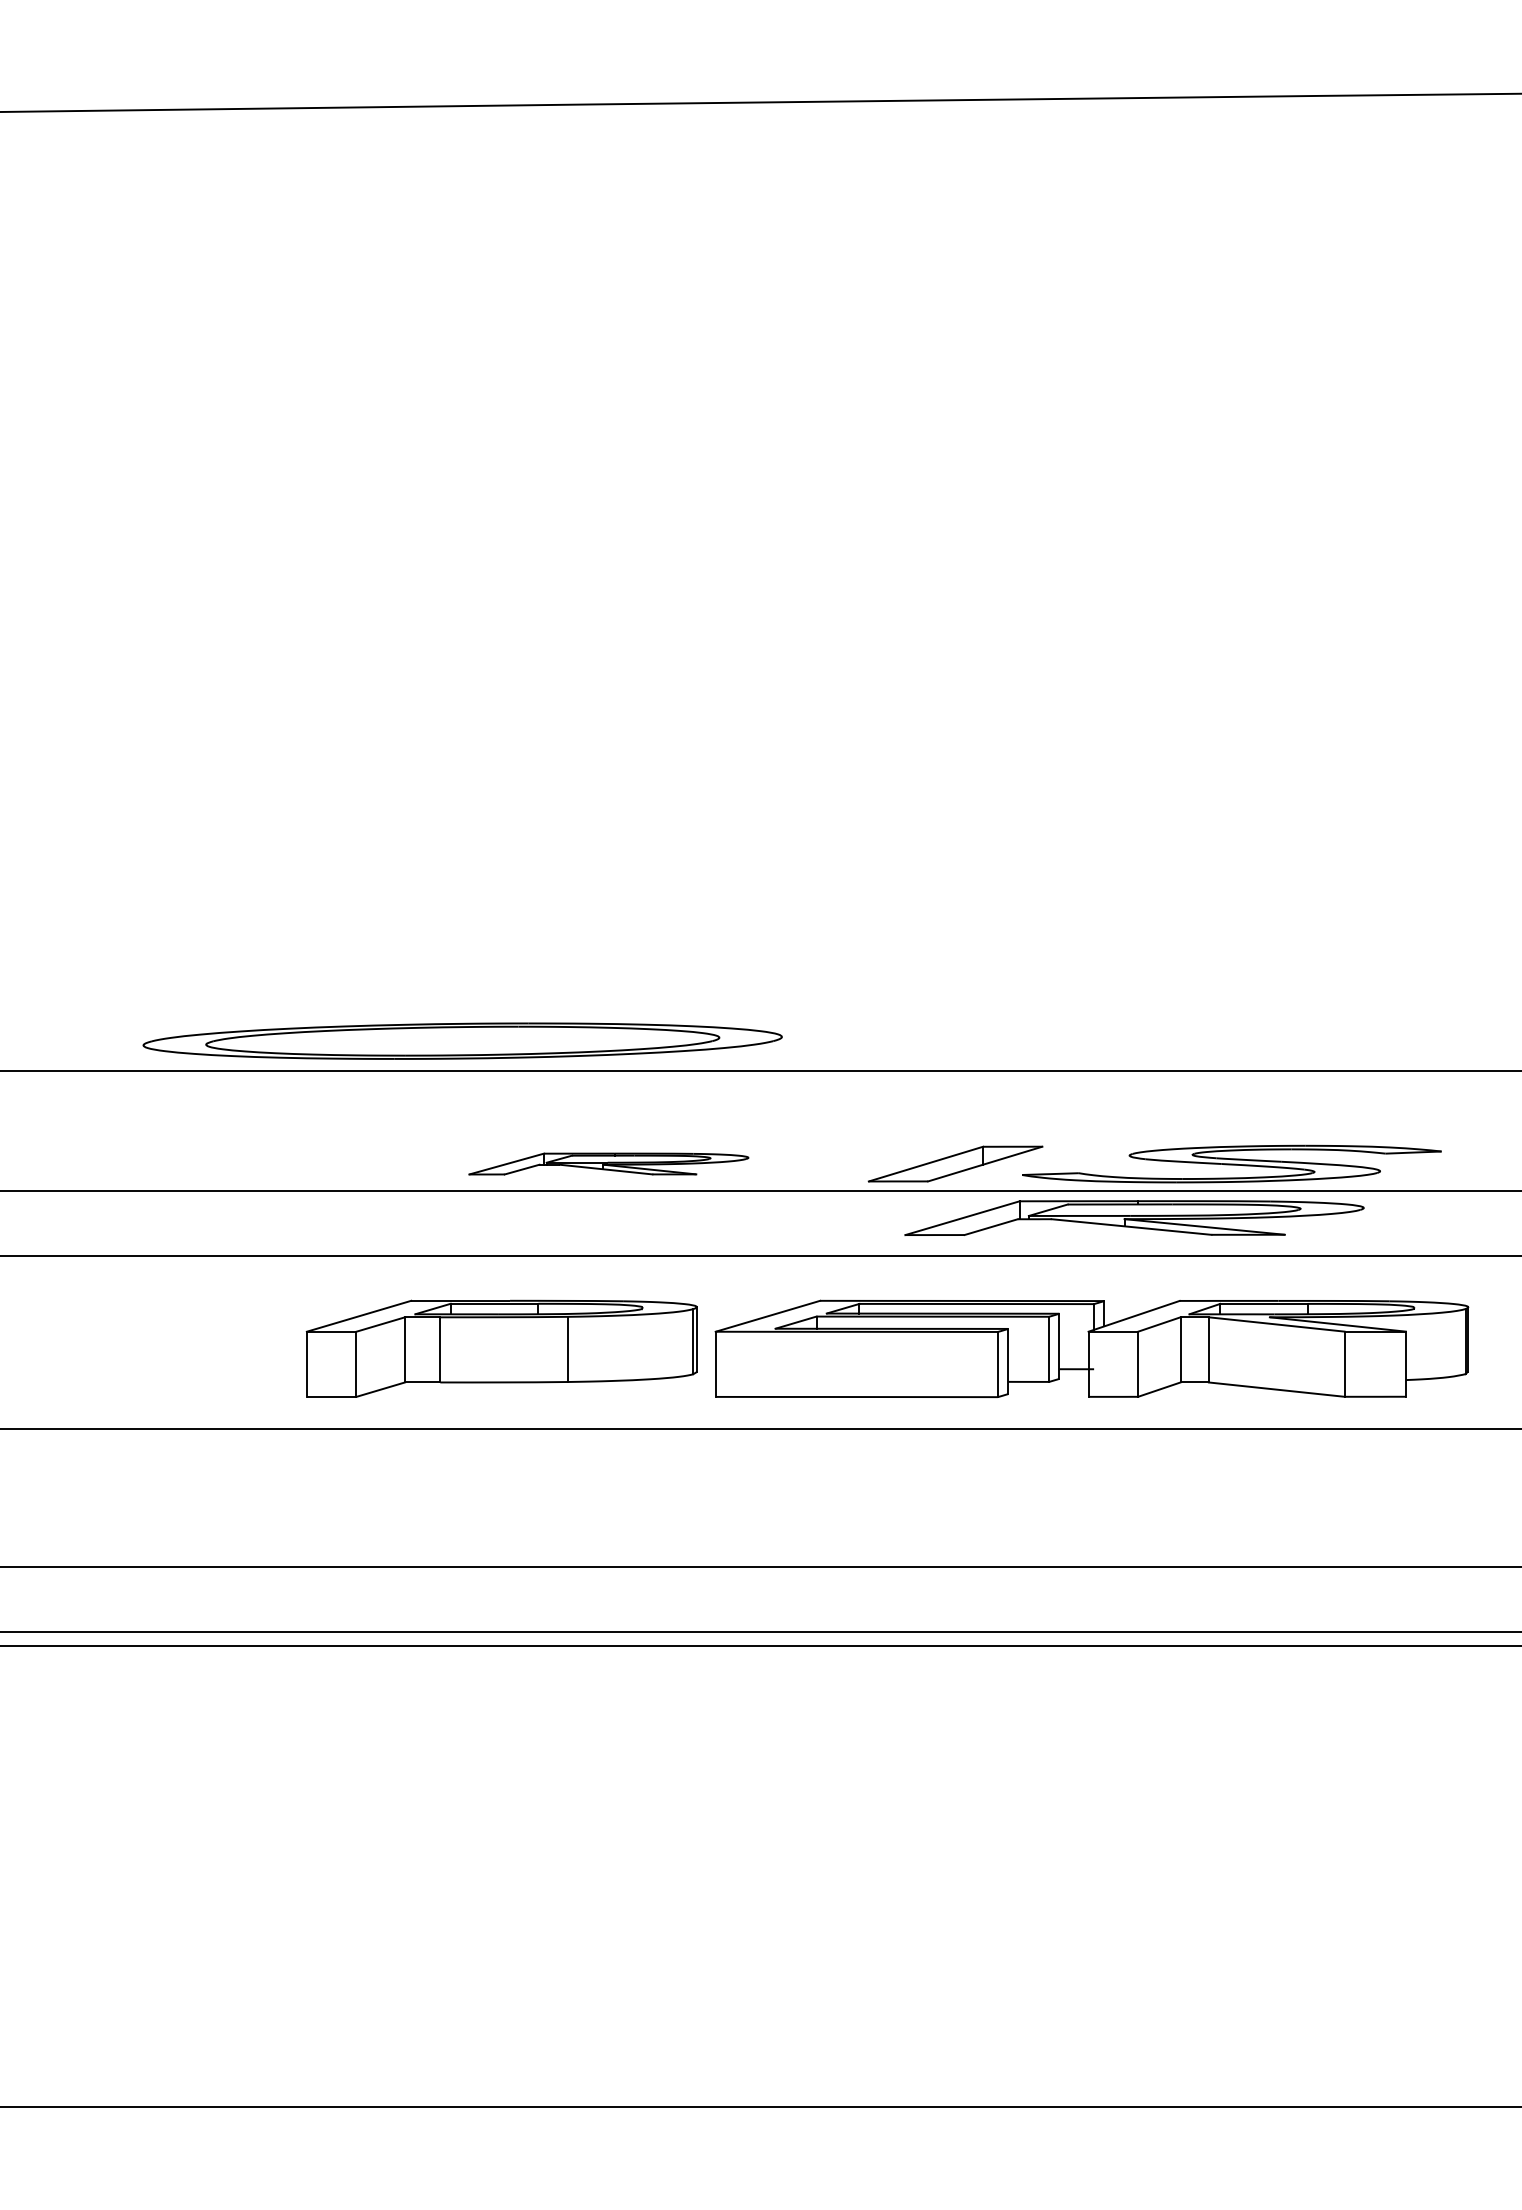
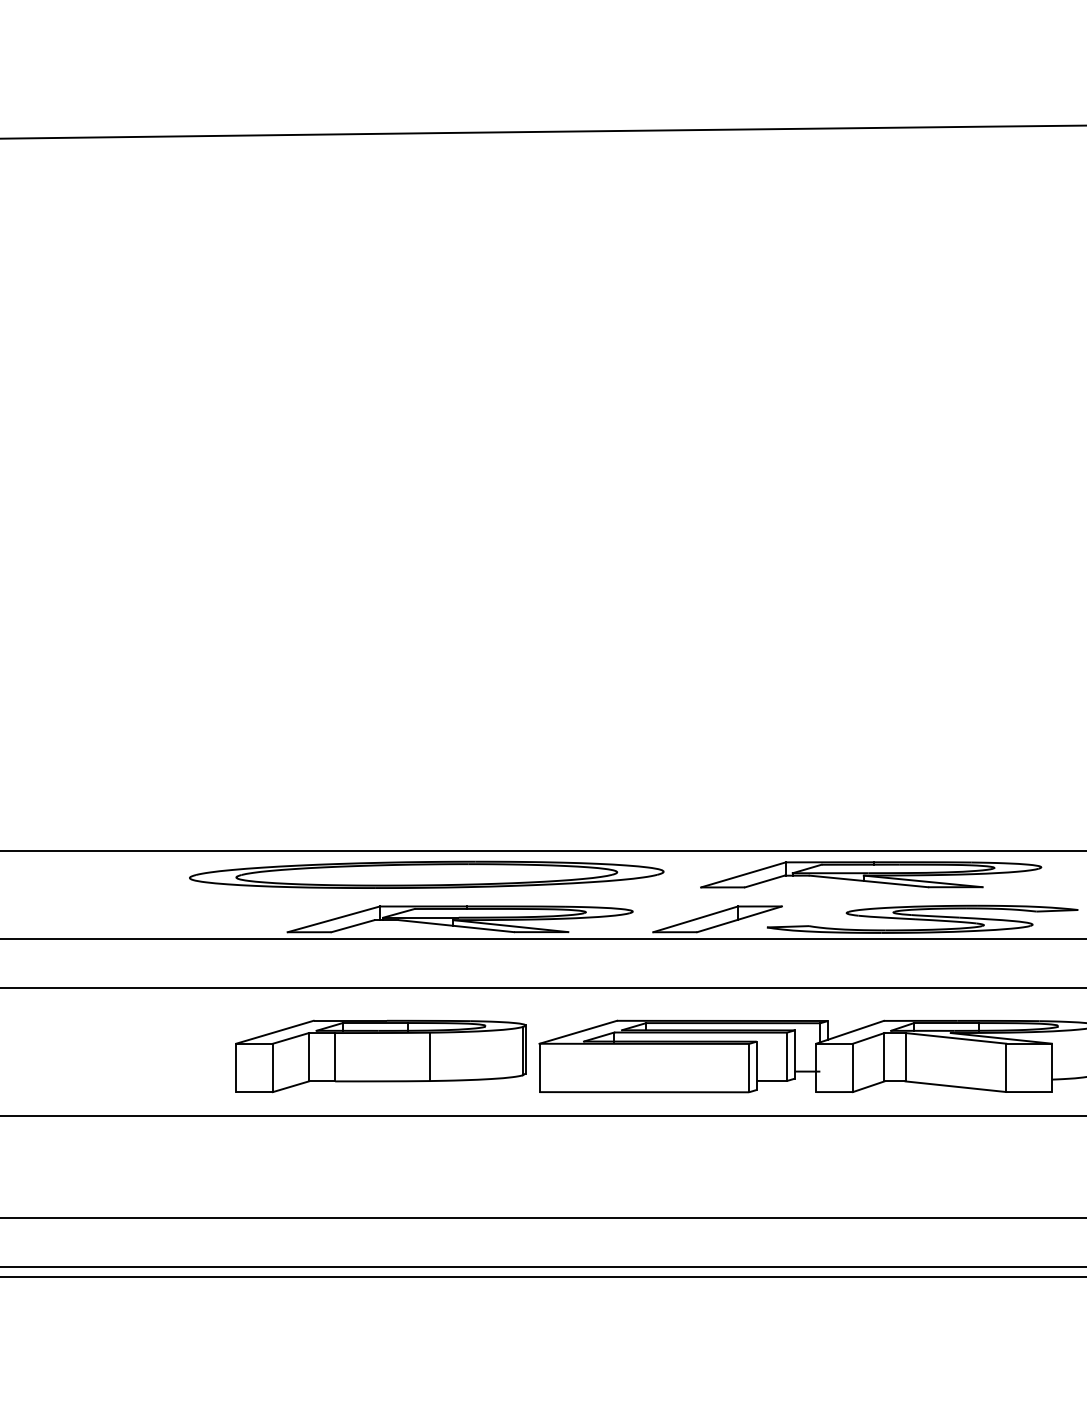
part: (462, 1040) -> (426, 874), moved
part: (608, 1163) -> (459, 918), size x1.67
part: (1134, 1217) -> (871, 874), moved

